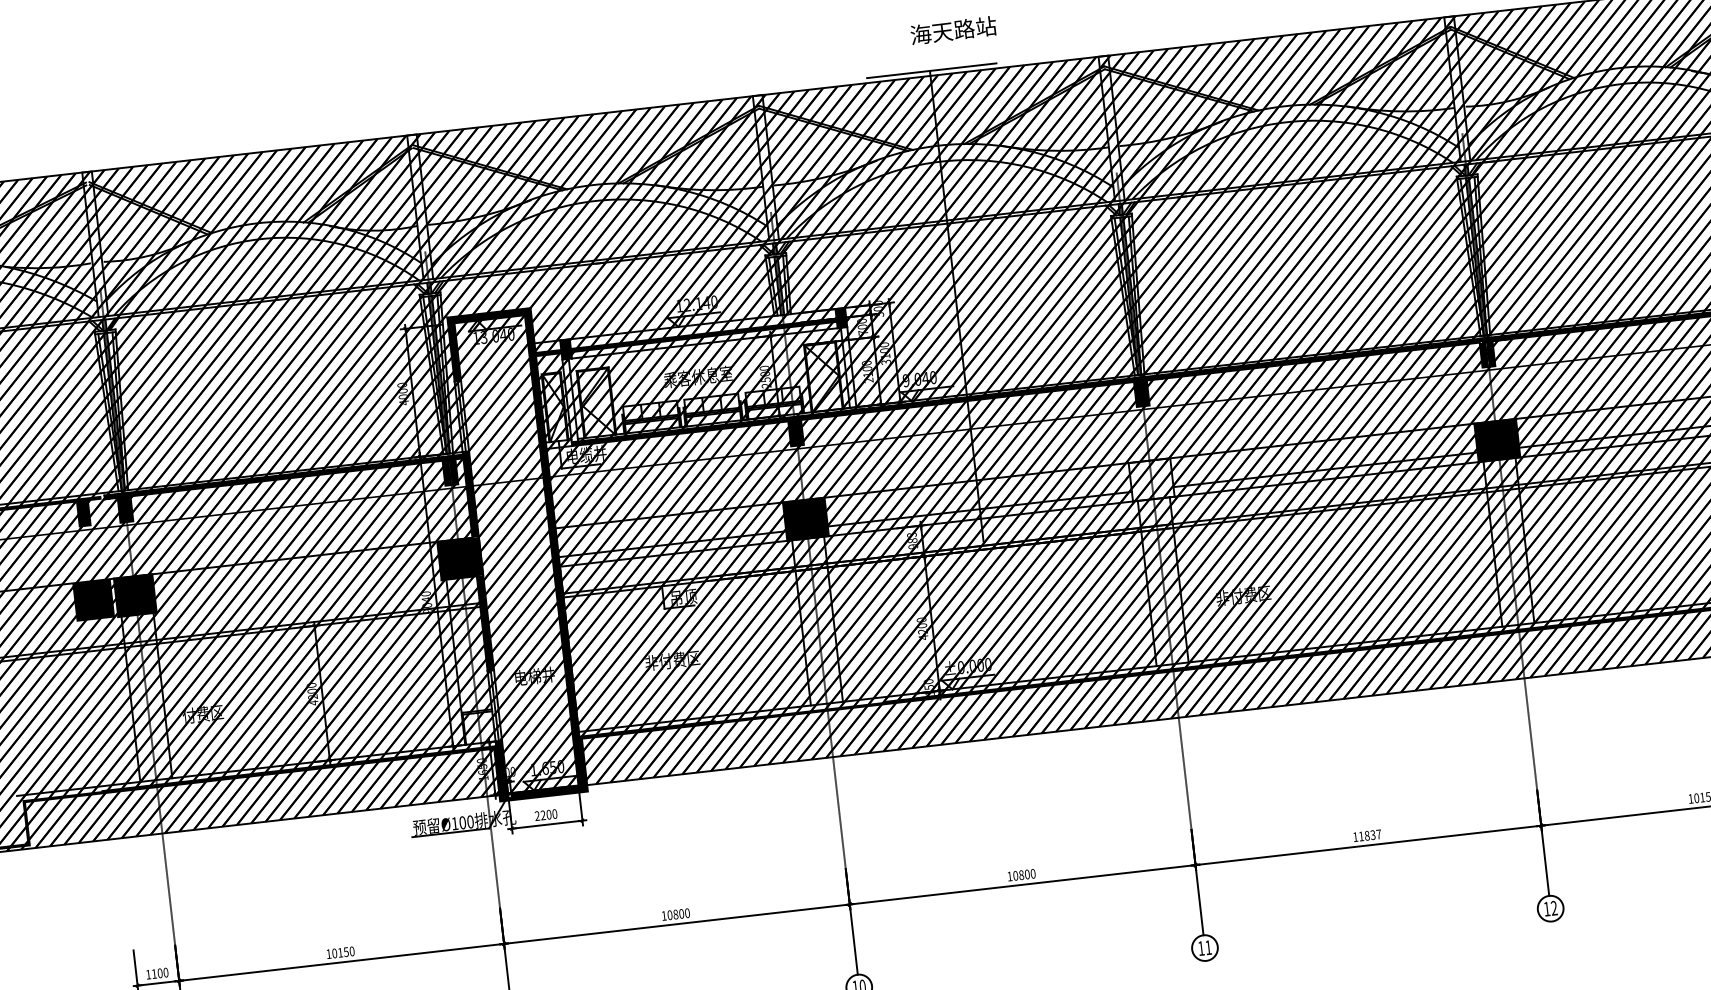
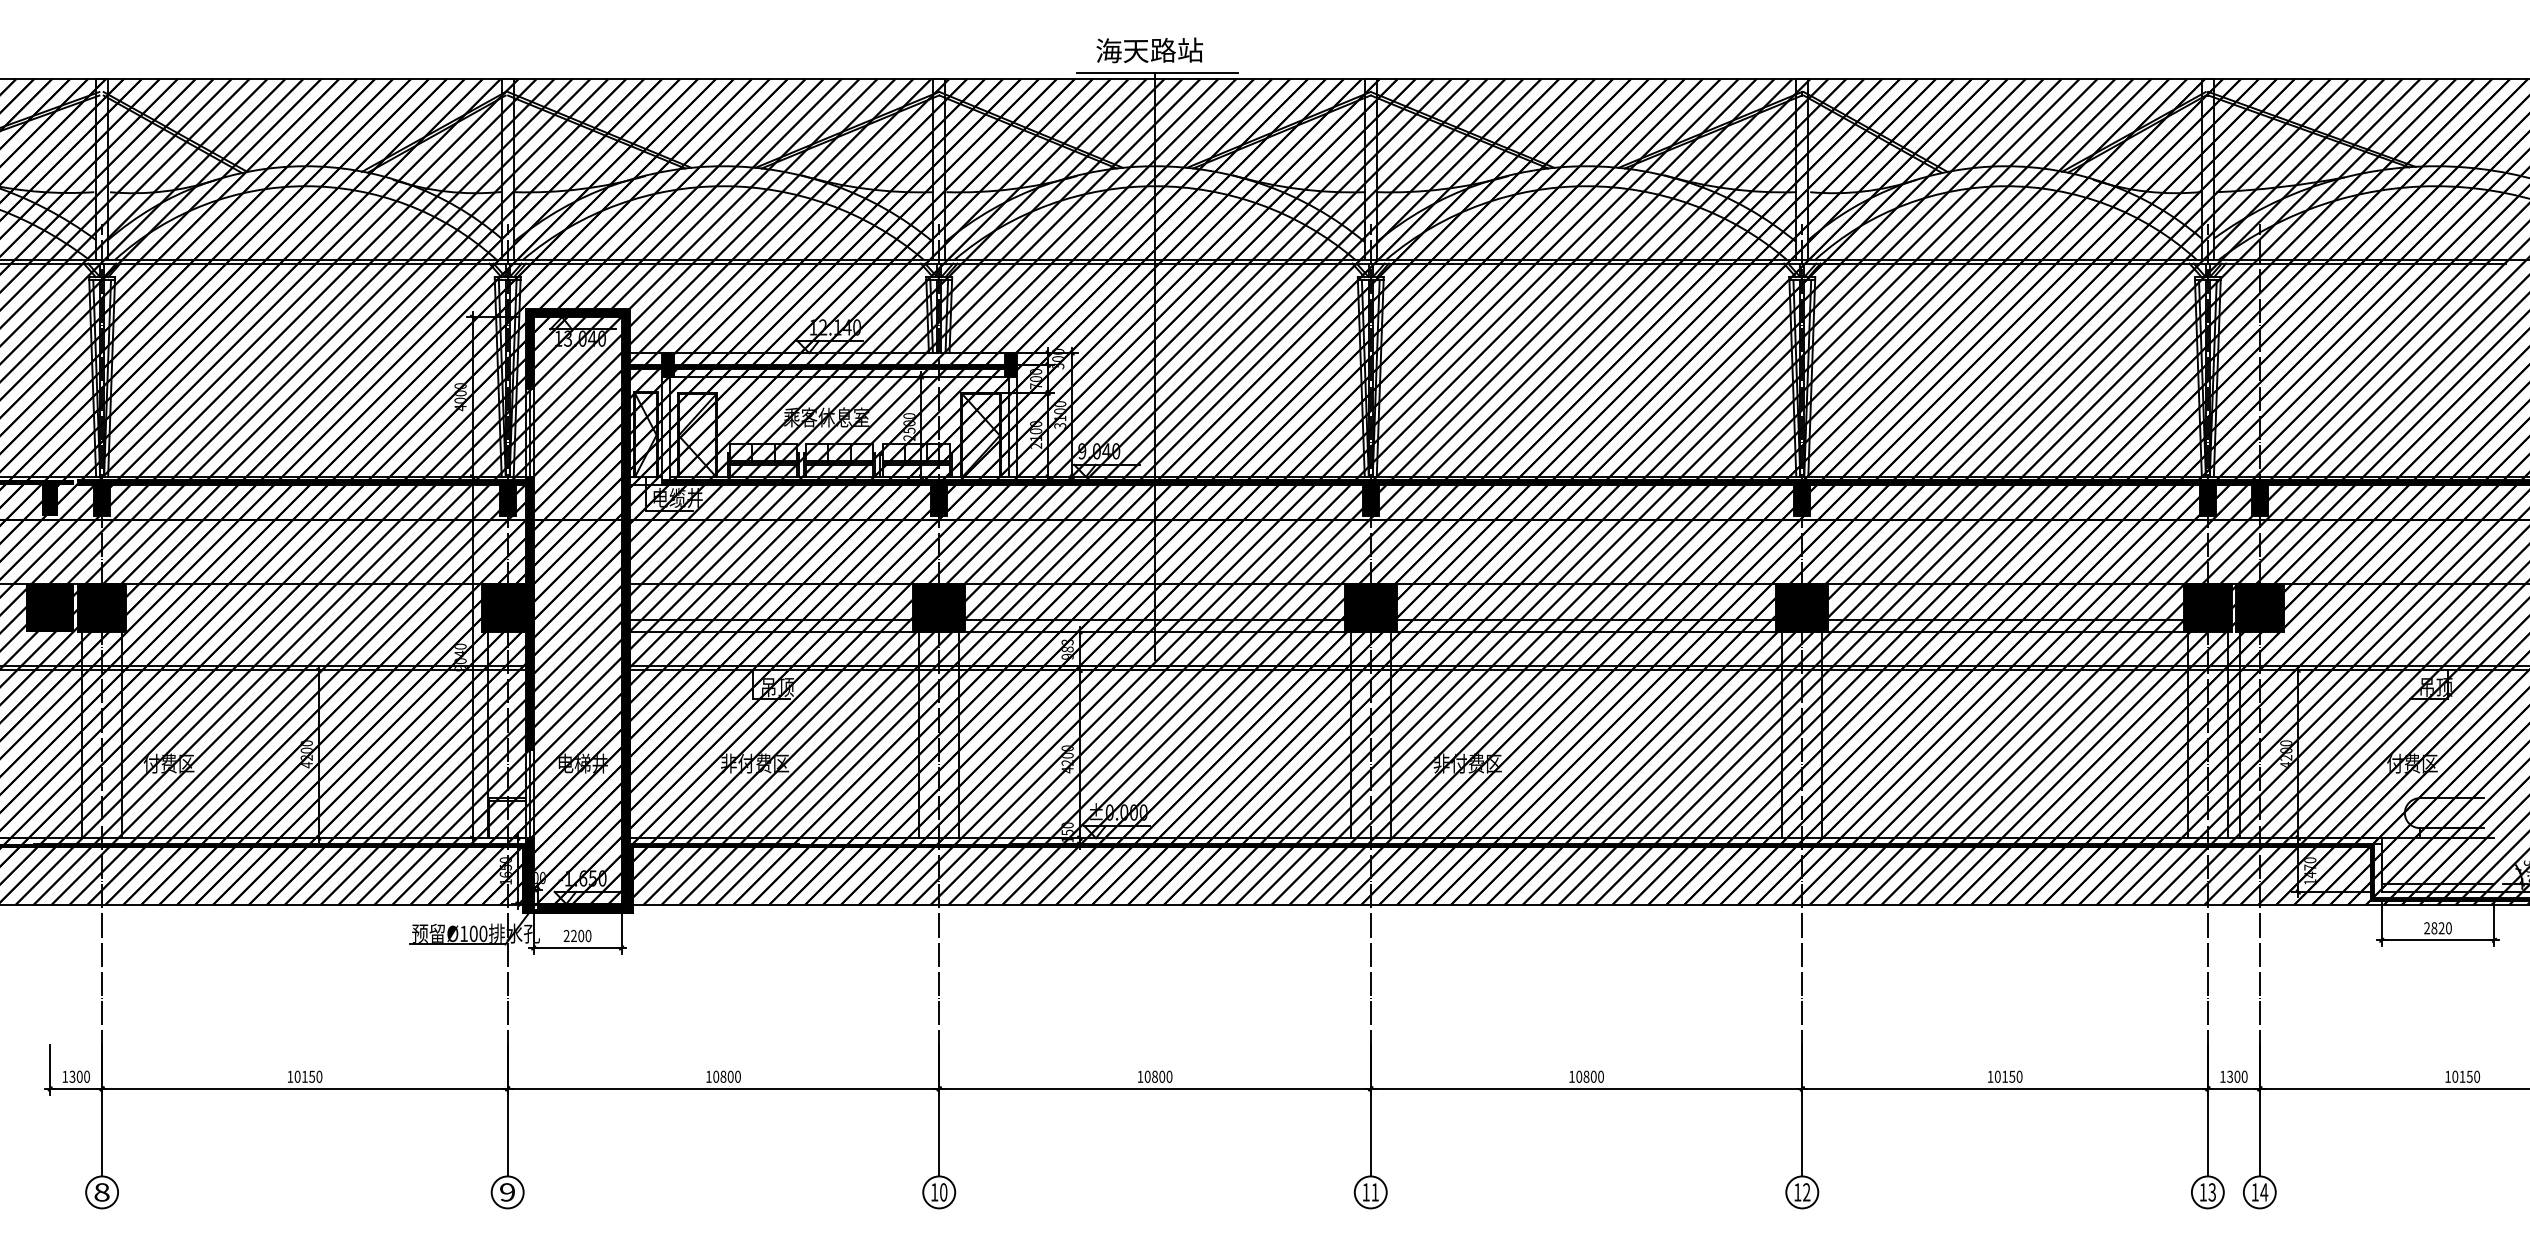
text: (953, 30) -> (1149, 50), moved
fill: (1151, 479) -> (1370, 607), added
text: (1369, 835) -> (1589, 1076), 11837 -> 10800
text: (154, 973) -> (72, 1076), 1100 -> 1300

